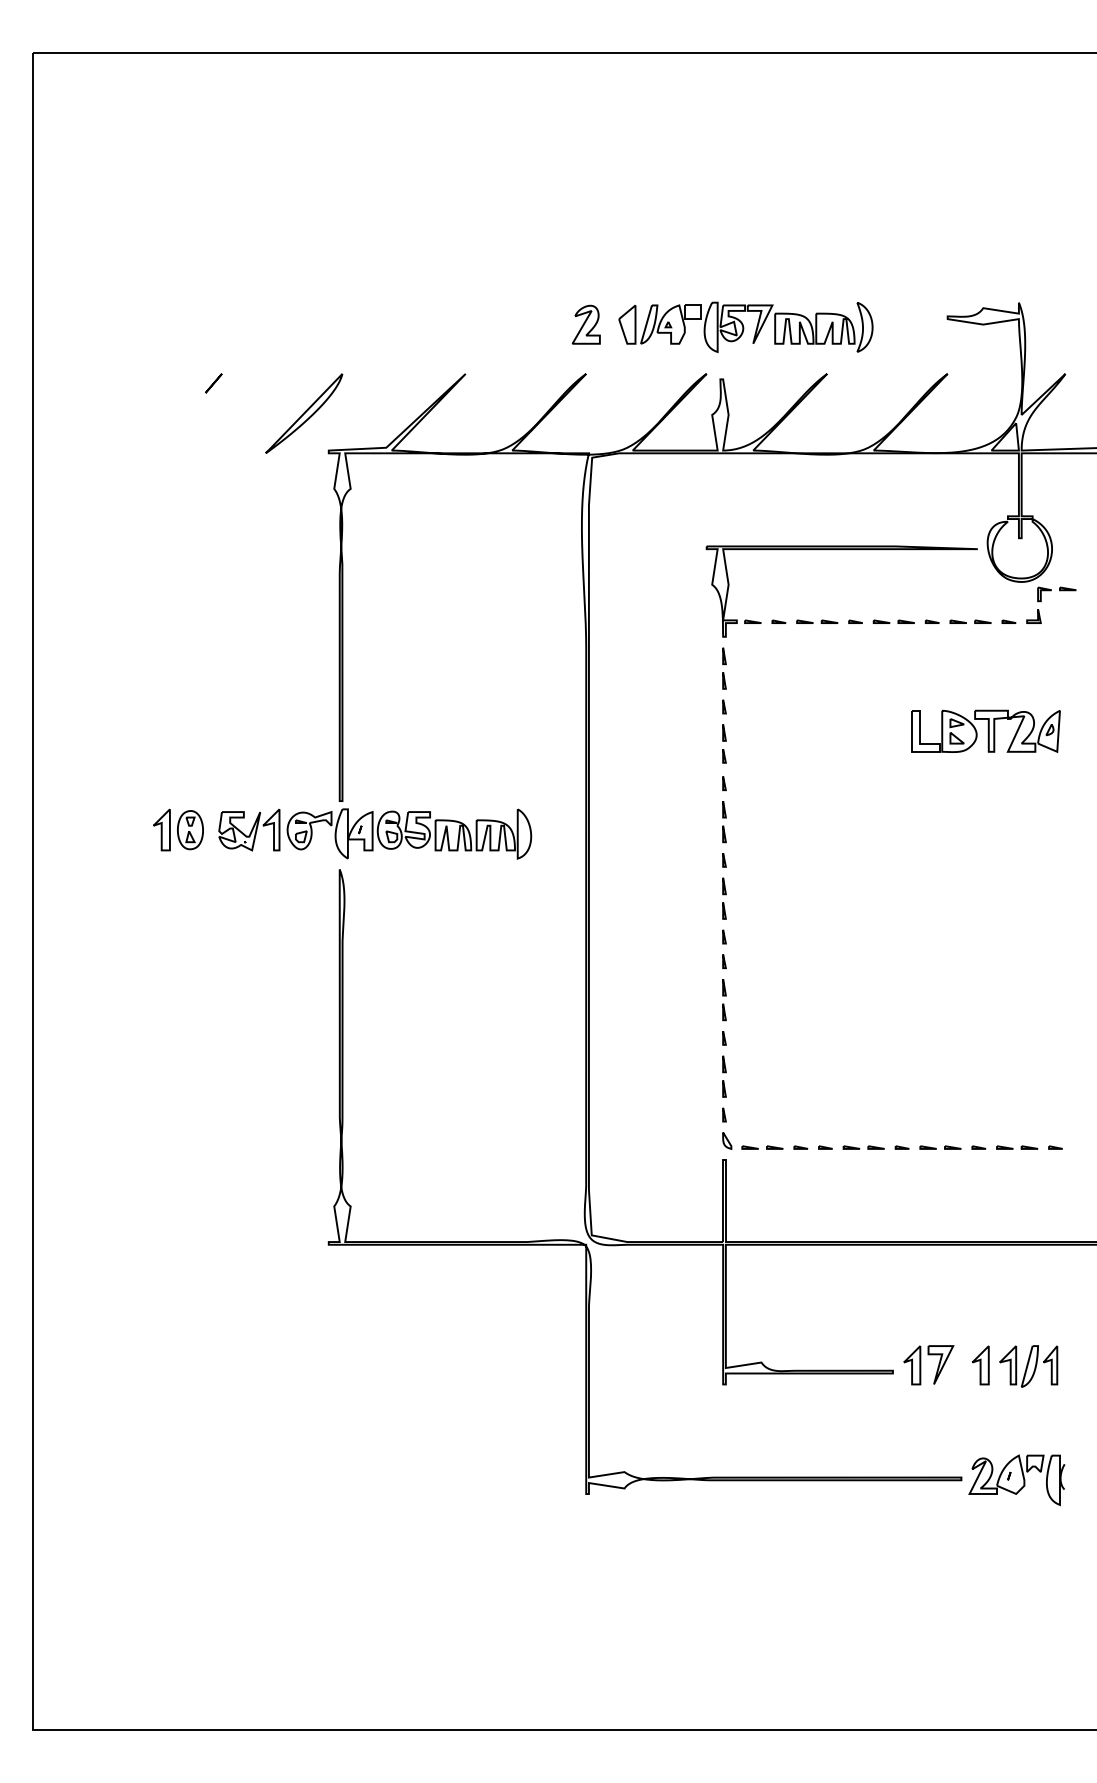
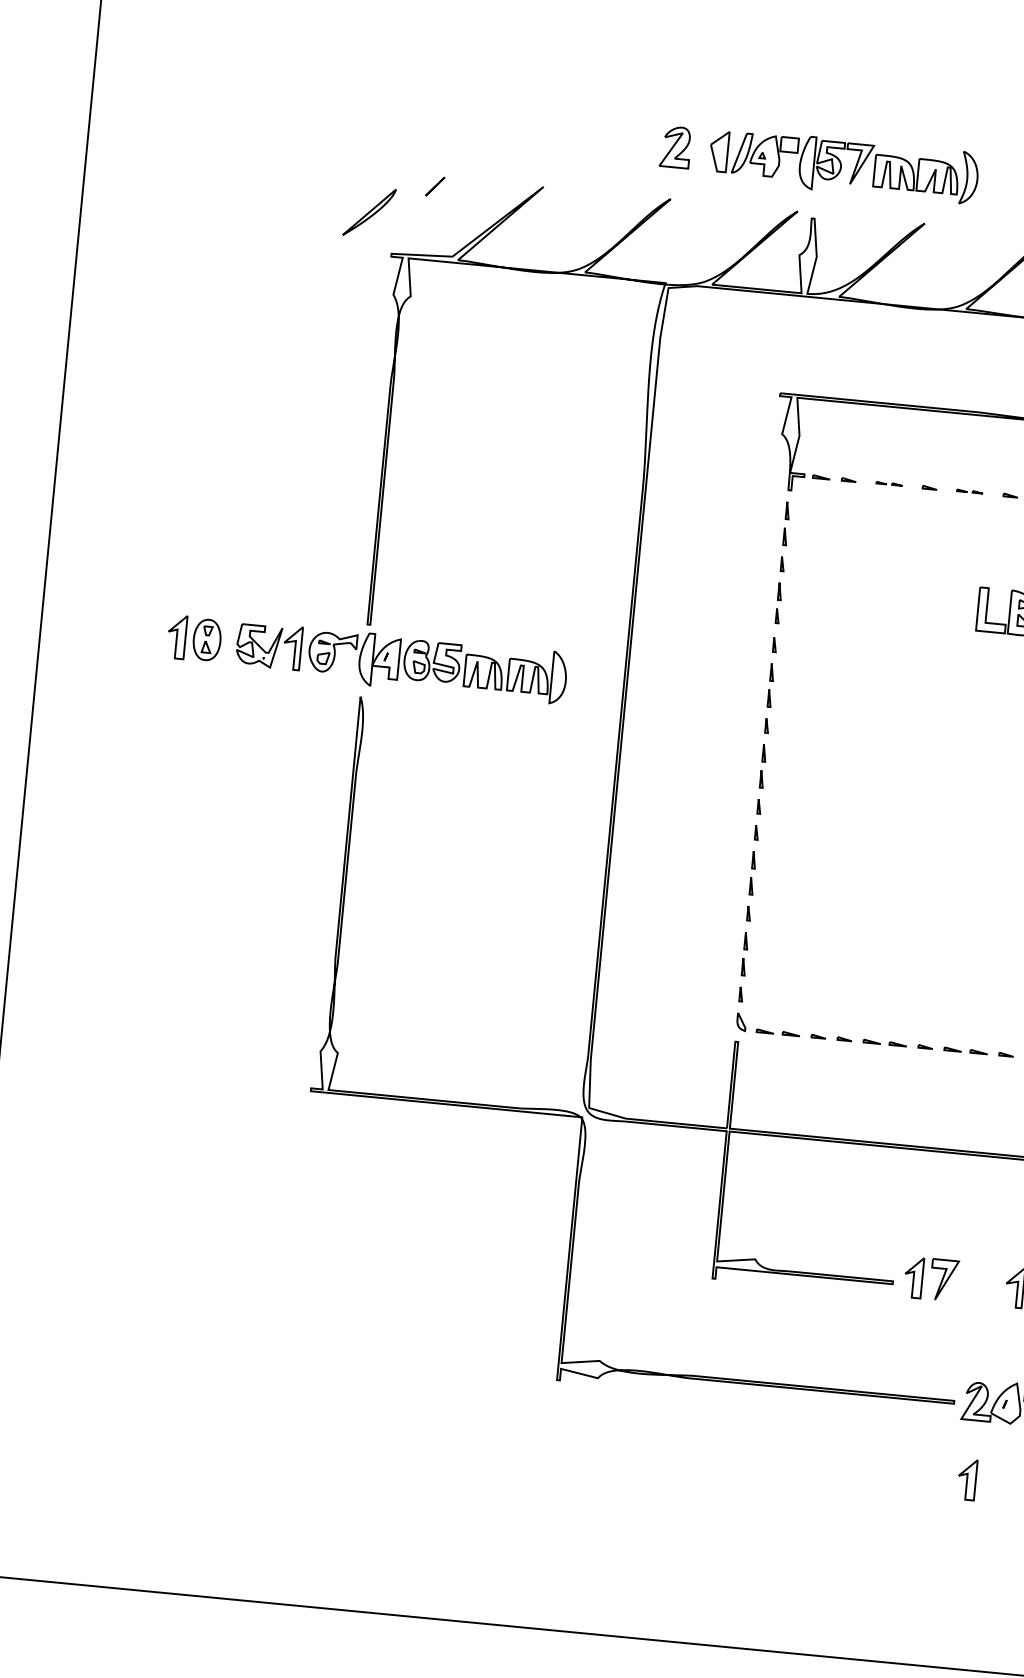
line: (213, 383) -> (434, 186), moved
part: (304, 413) -> (369, 212), size x0.6
part: (817, 621) -> (889, 483), size x0.6
part: (893, 621) -> (969, 491), size x0.6
part: (980, 1365) -> (967, 1479), moved

